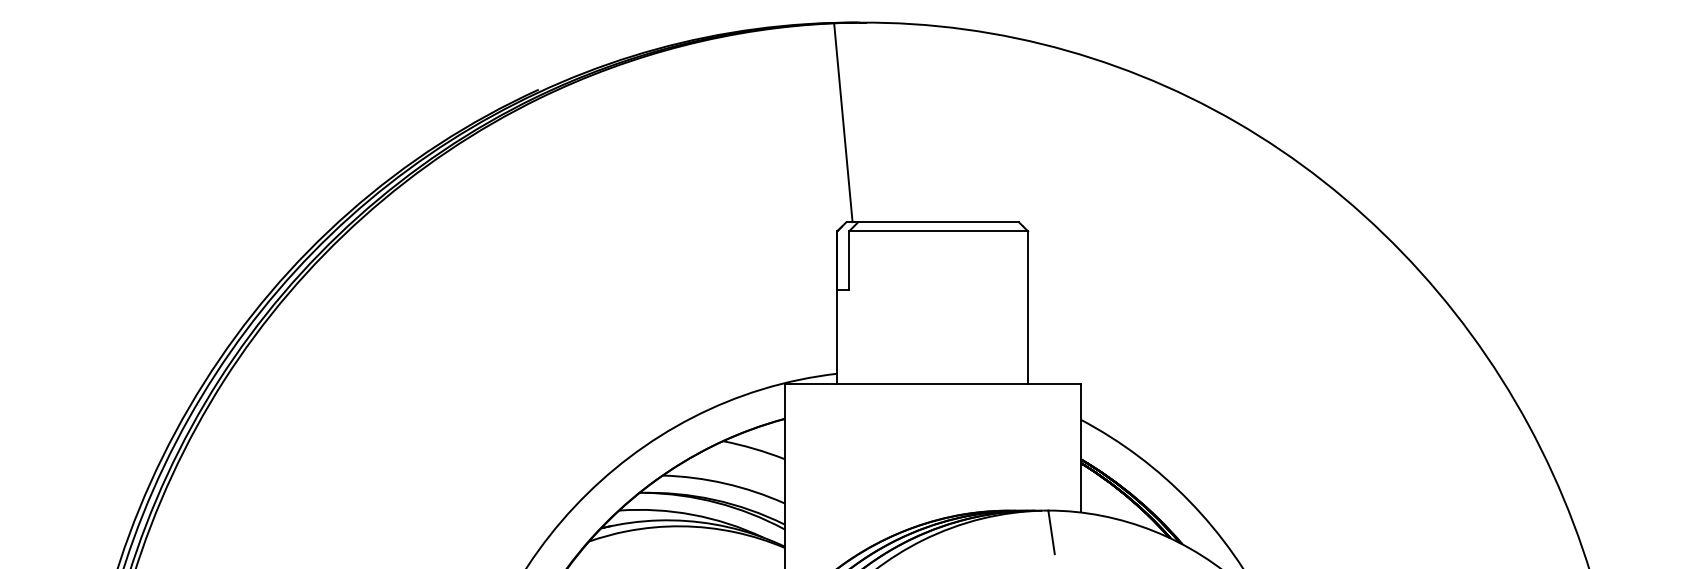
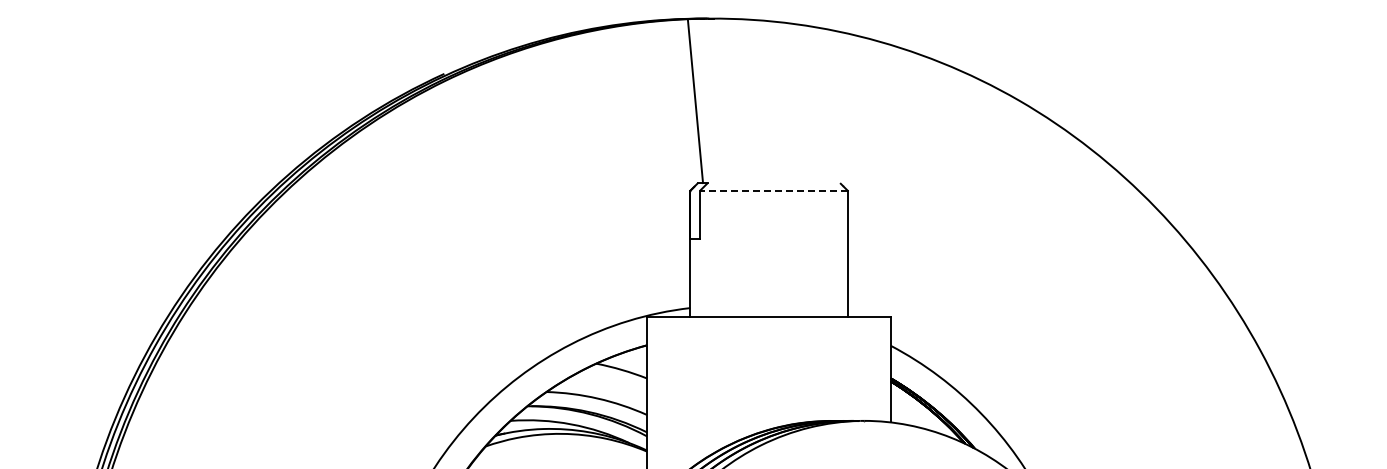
line: (938, 222) -> (773, 183), removed
line: (938, 231) -> (773, 190), solid -> dashed
line: (1050, 531) -> (866, 438), removed

